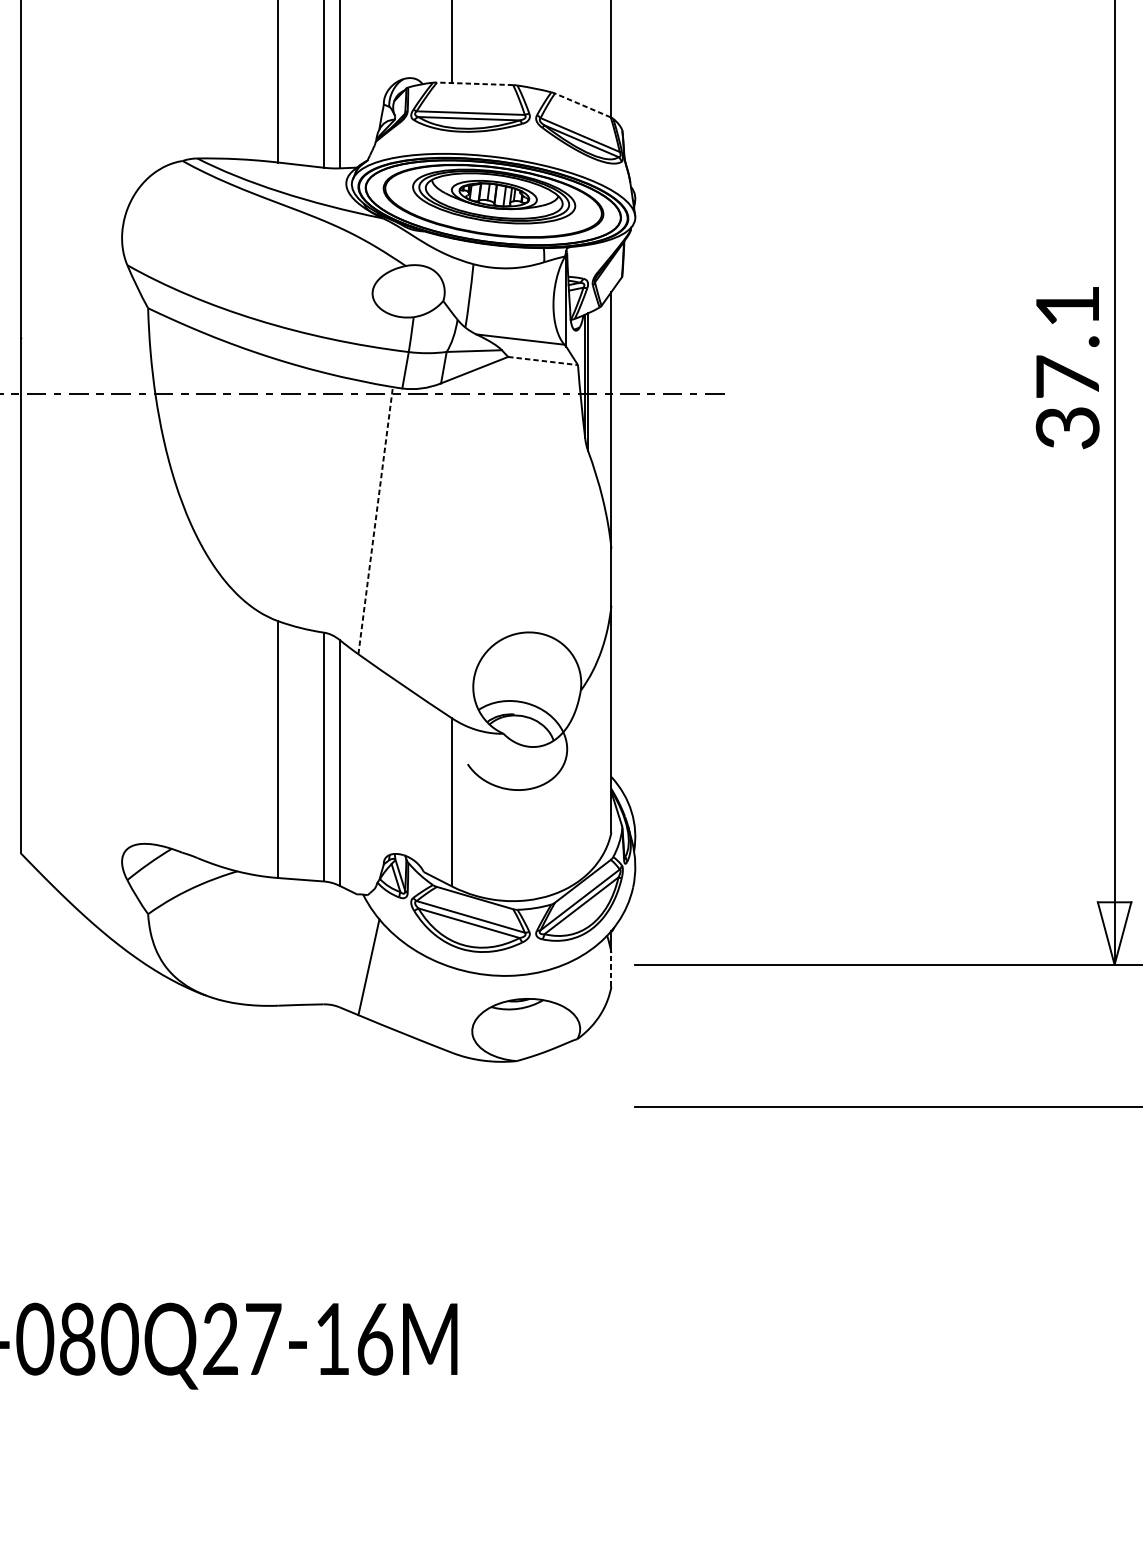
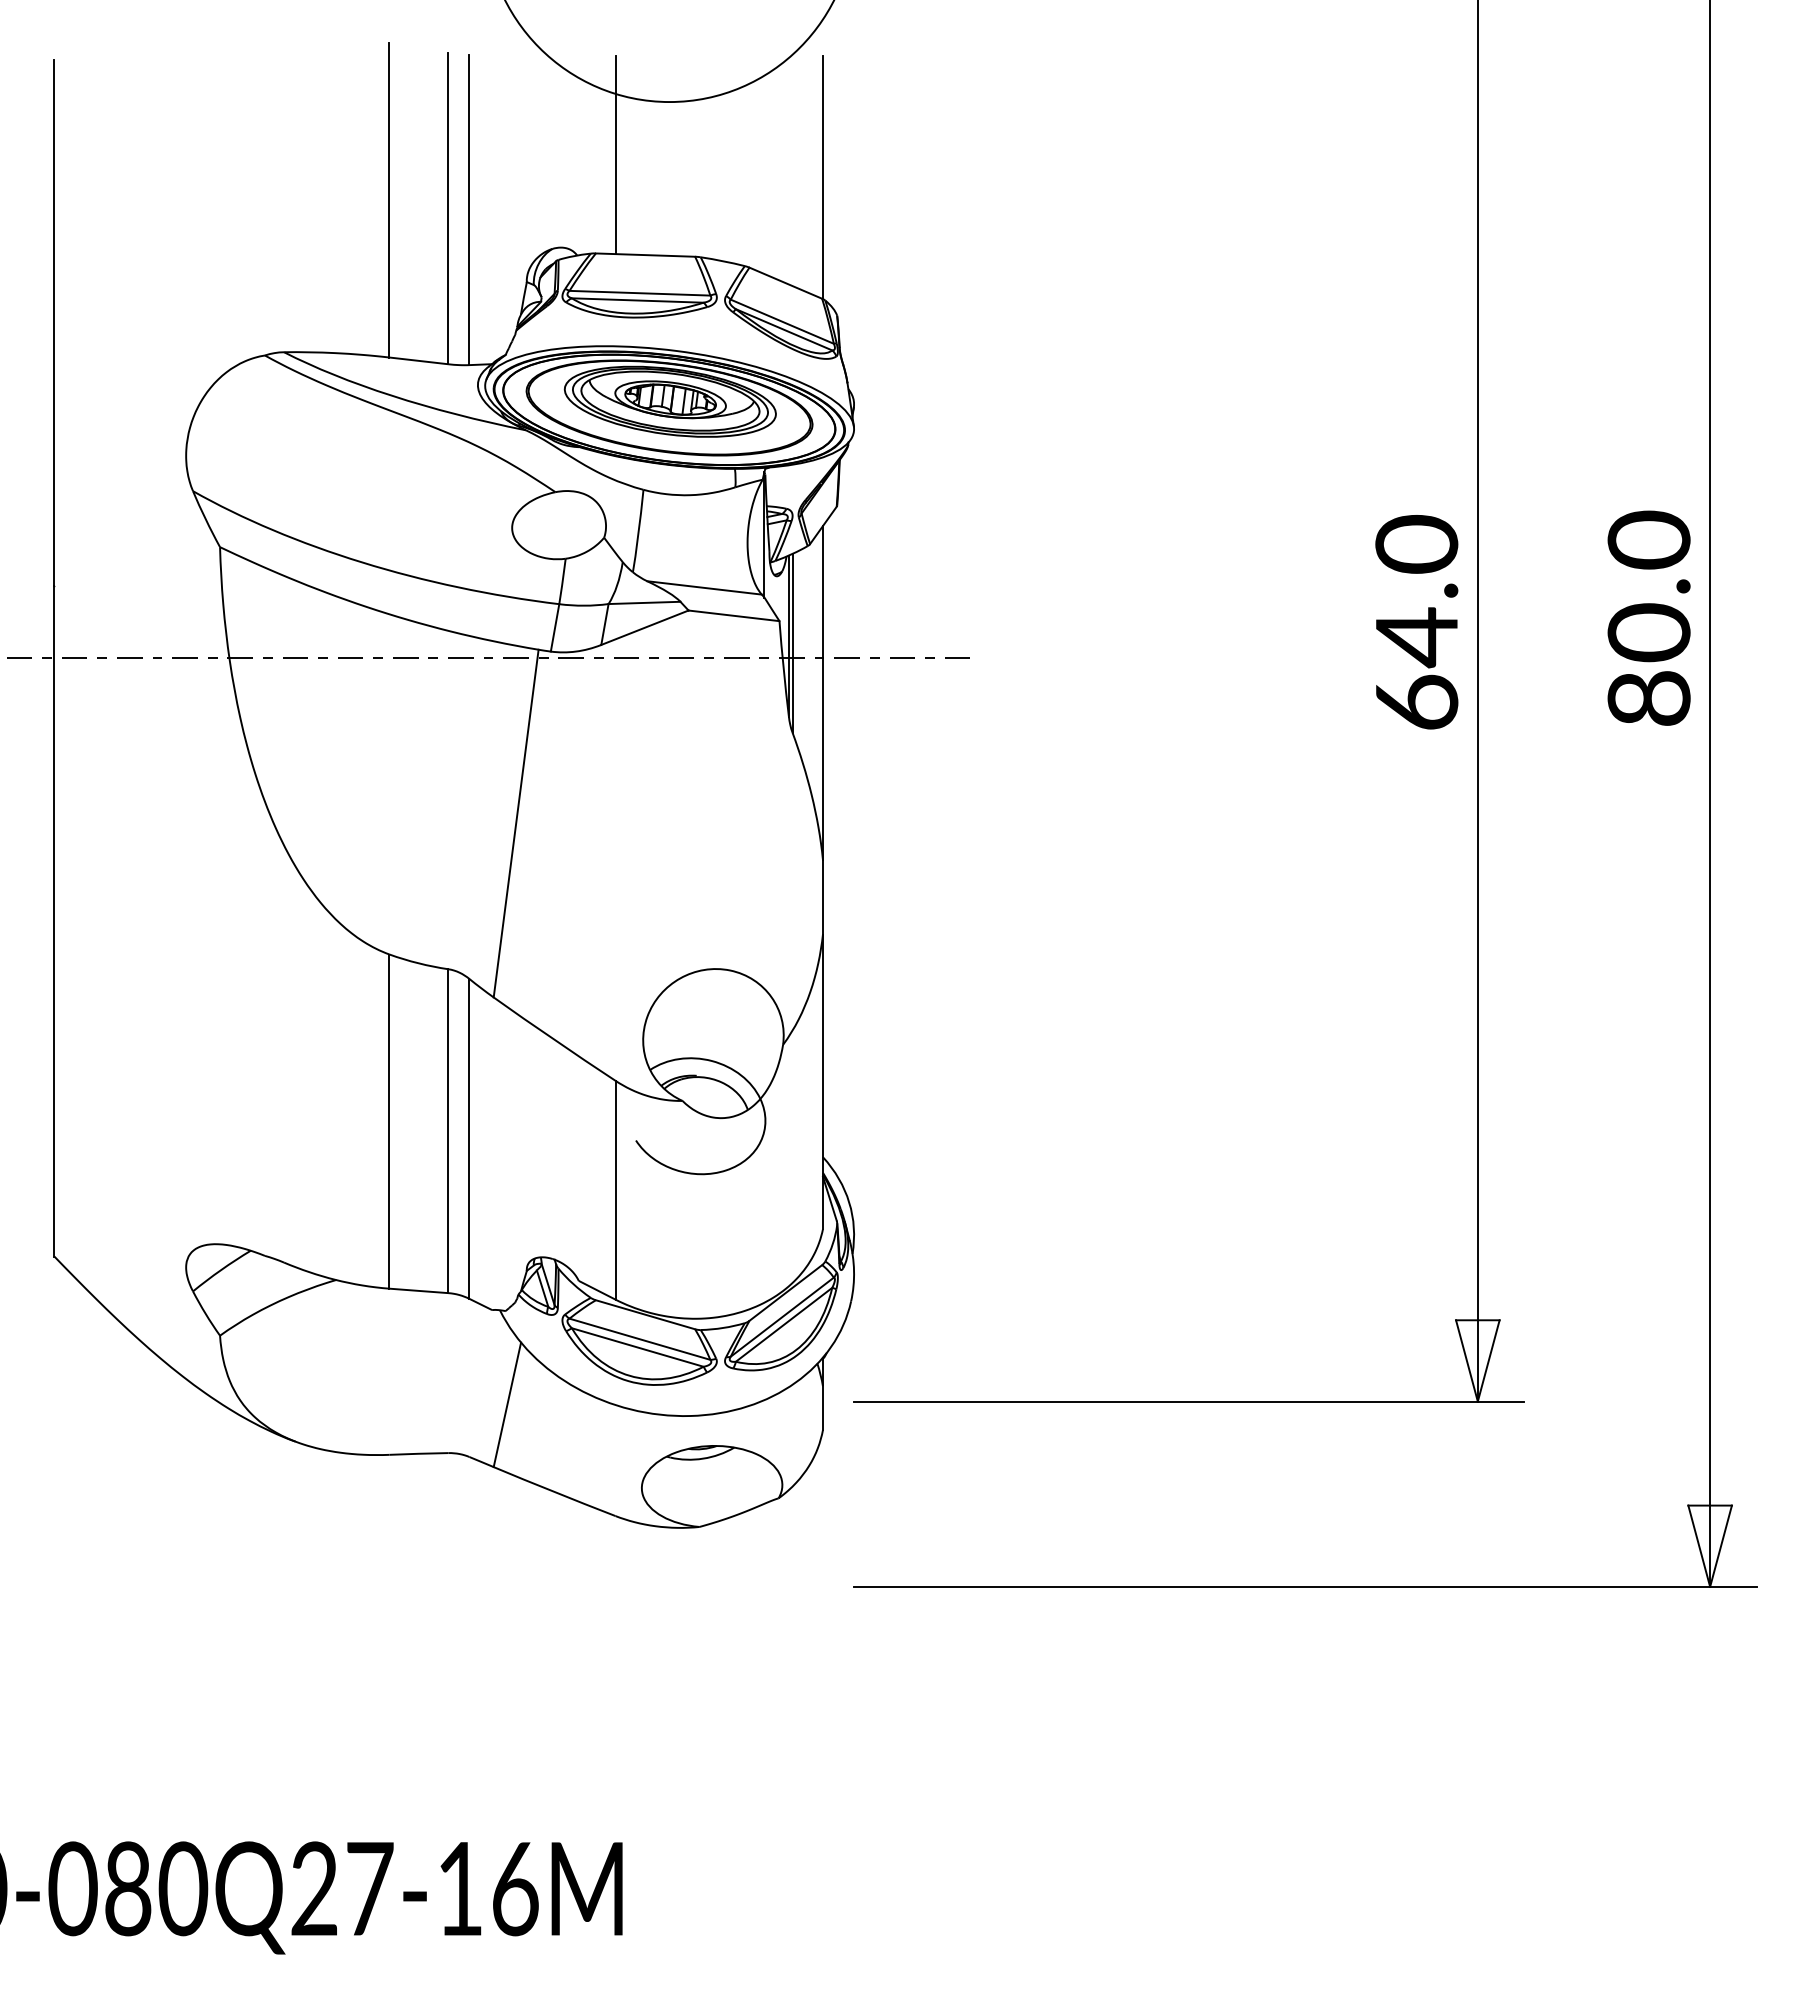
line: (475, 84) -> (645, 255), dashed -> solid
line: (582, 105) -> (785, 283), dashed -> solid
line: (543, 360) -> (734, 615), dashed -> solid
text: (1067, 366) -> (1416, 622), 37.1 -> 64.0
line: (375, 520) -> (516, 823), dashed -> solid
line: (611, 970) -> (822, 1408), dashed -> solid

